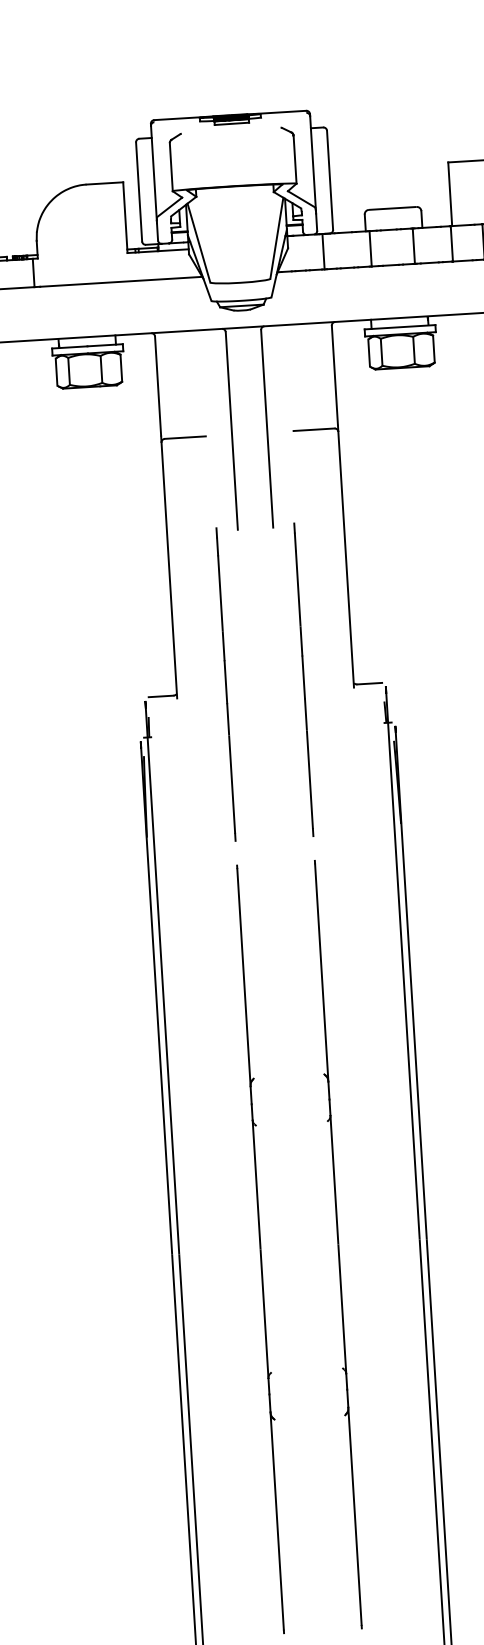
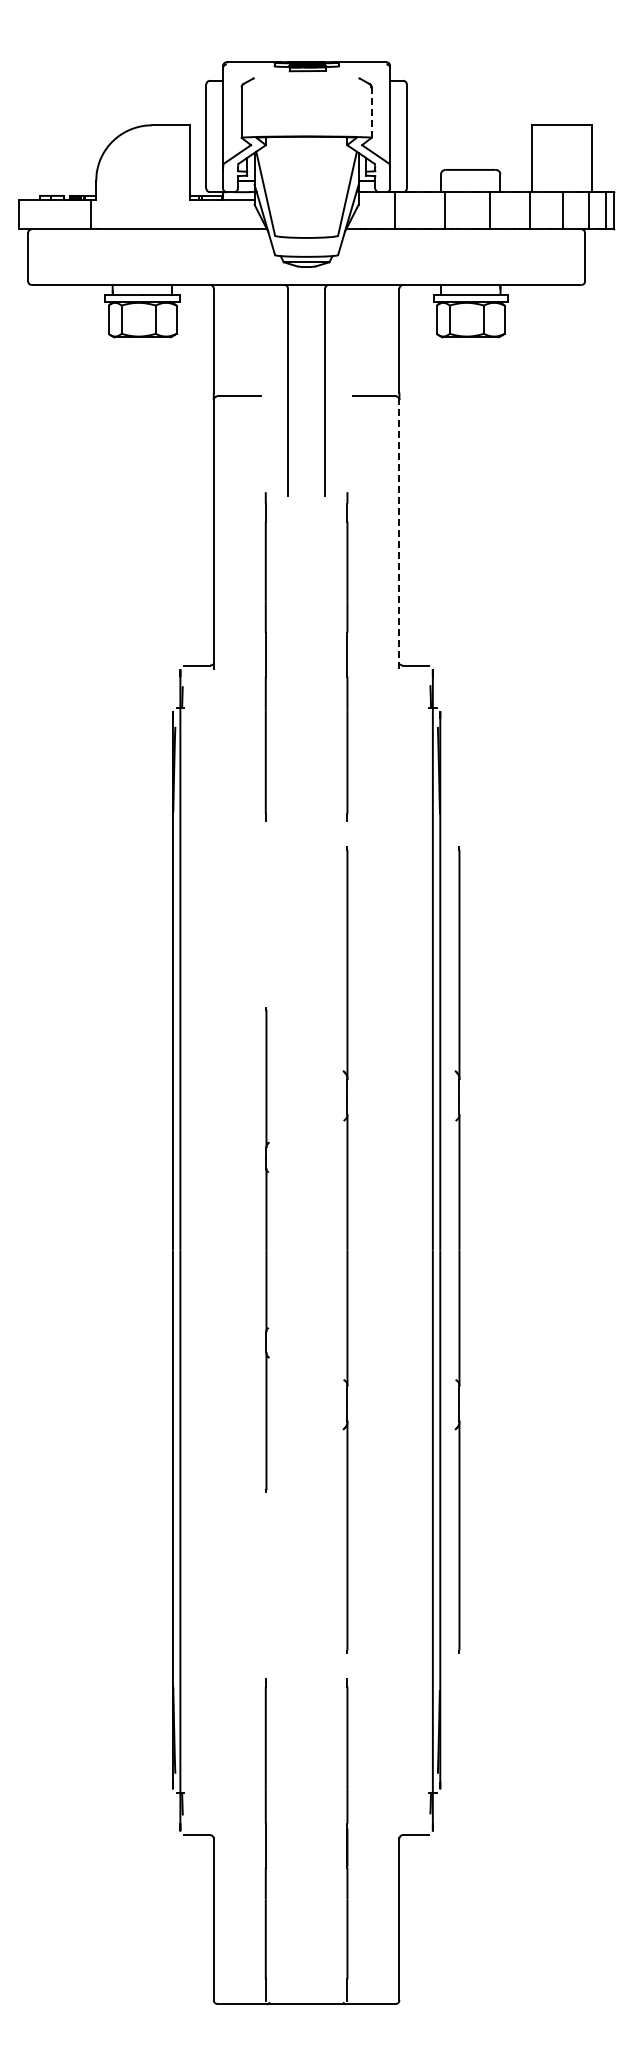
line: (294, 159) -> (371, 112), solid -> dashed
line: (346, 558) -> (399, 533), solid -> dashed
part: (443, 1237) -> (457, 1249), added
part: (262, 1248) -> (267, 1249), size x0.6

